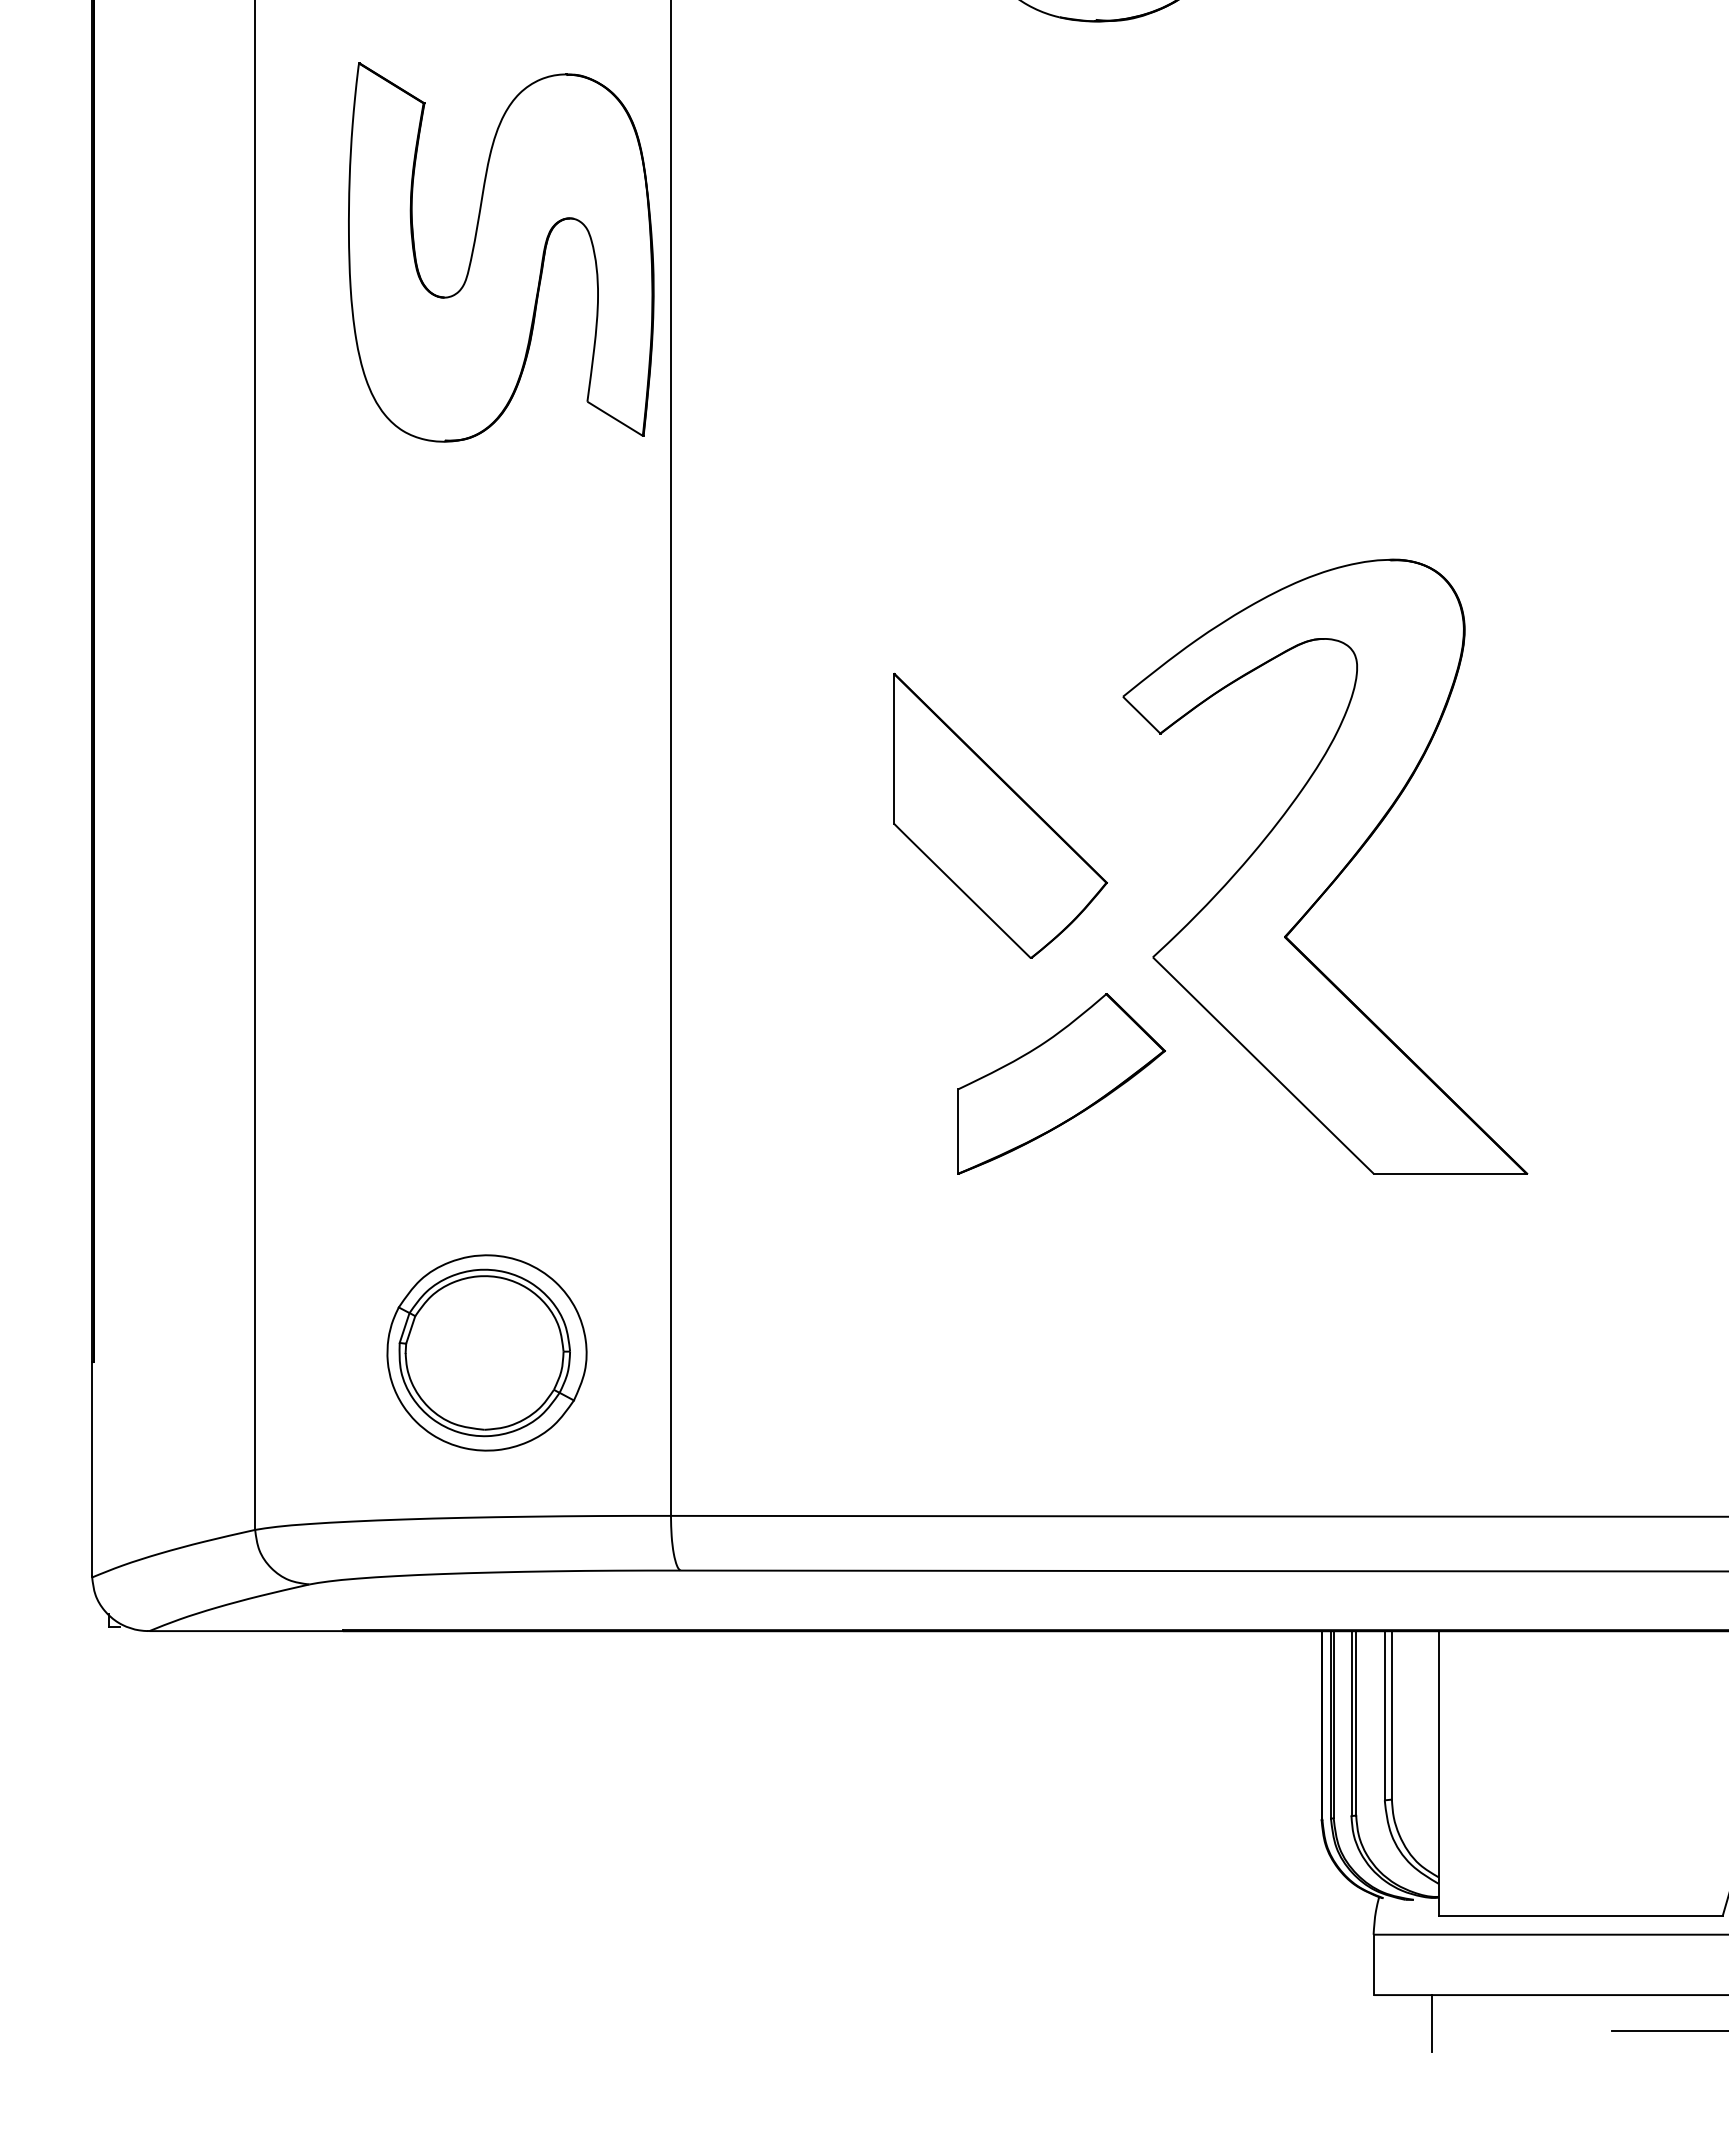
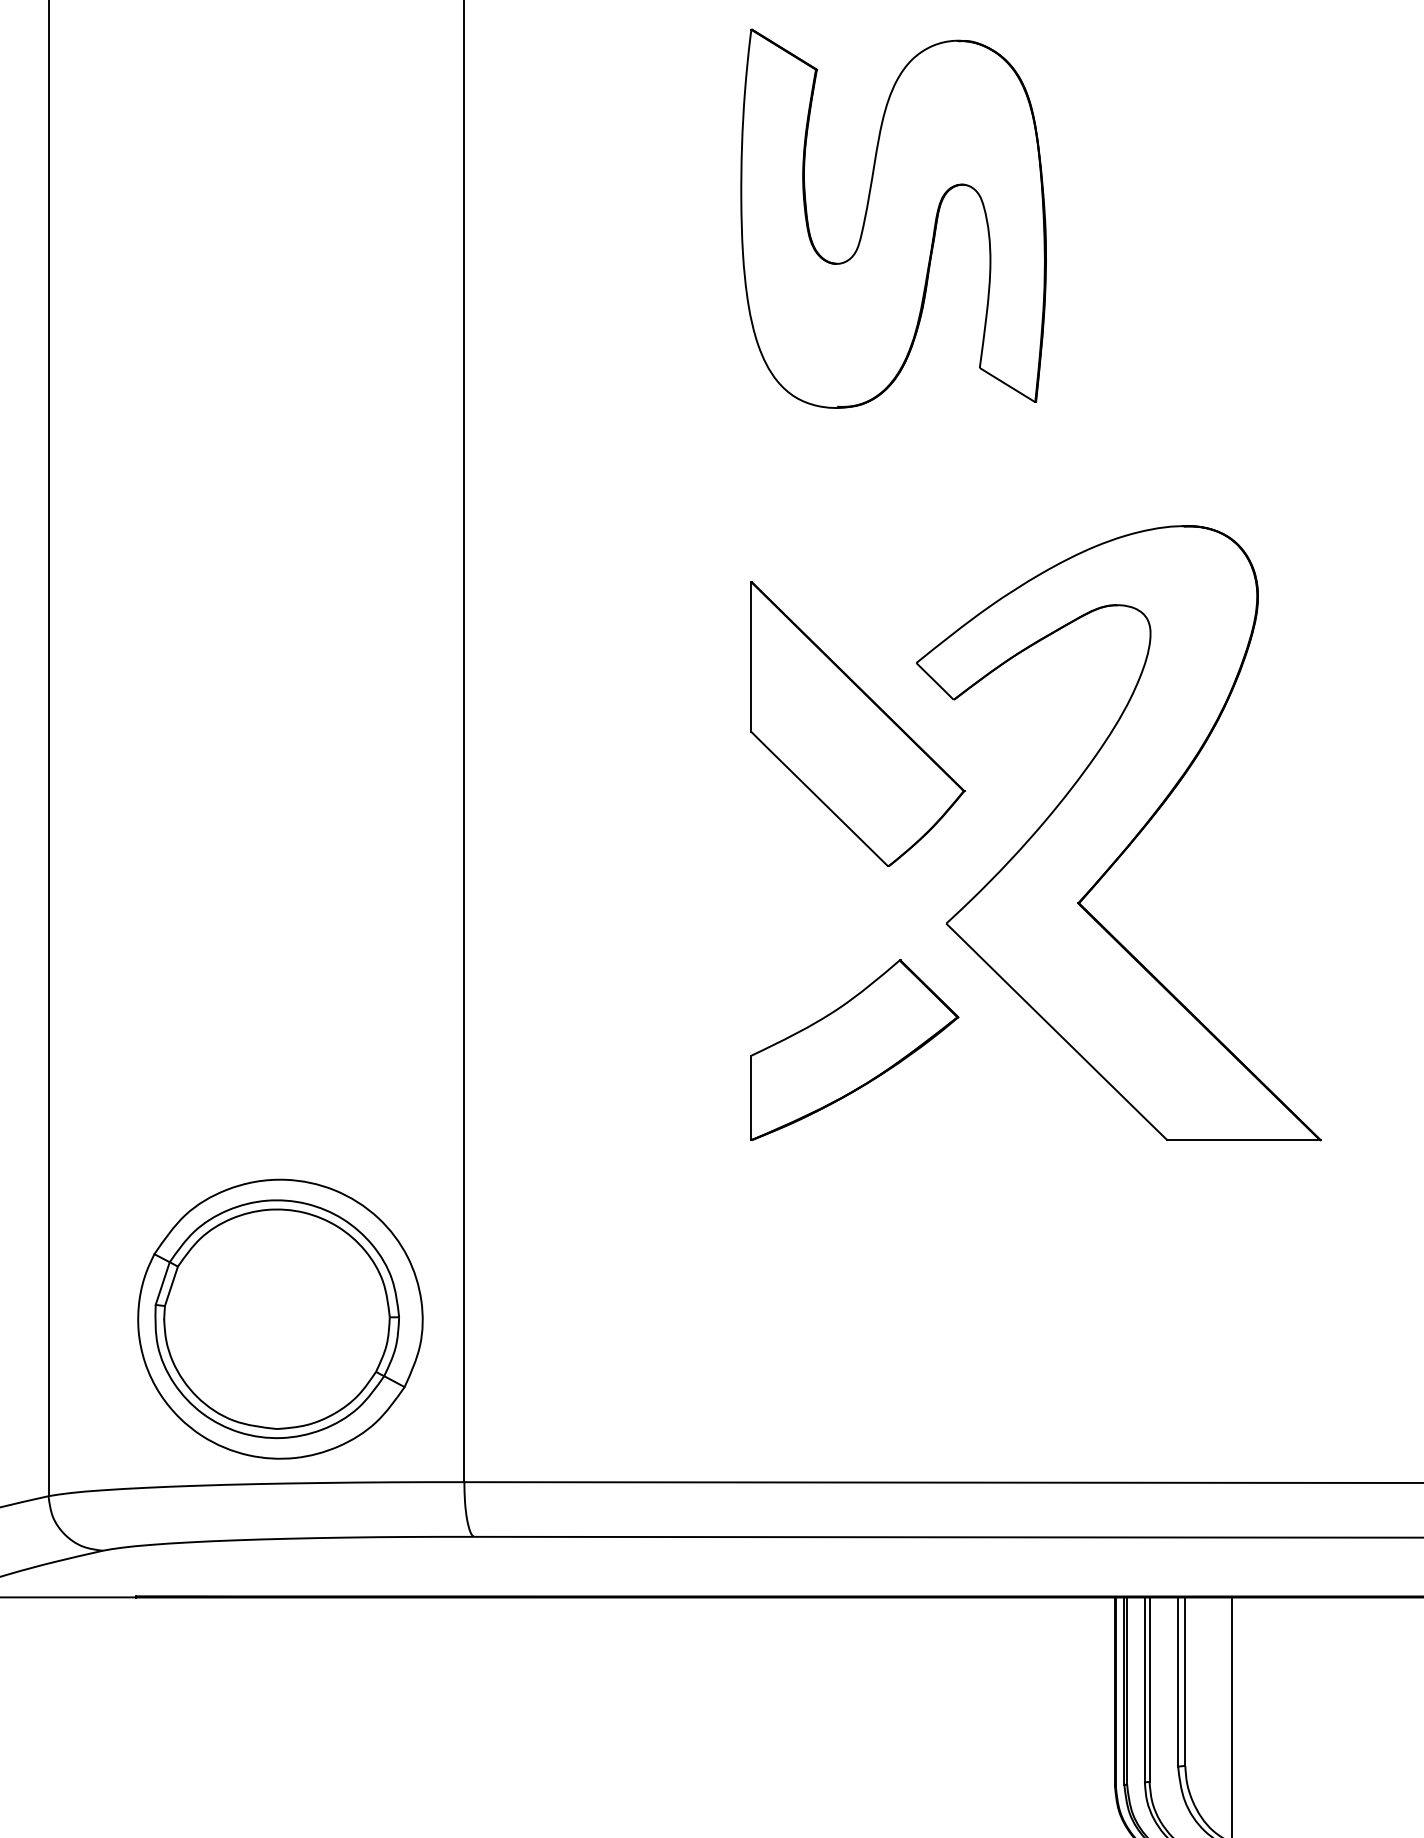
part: (501, 252) -> (893, 218), moved
part: (1000, 815) -> (857, 723), moved
part: (486, 1352) -> (279, 1318), size x1.43

